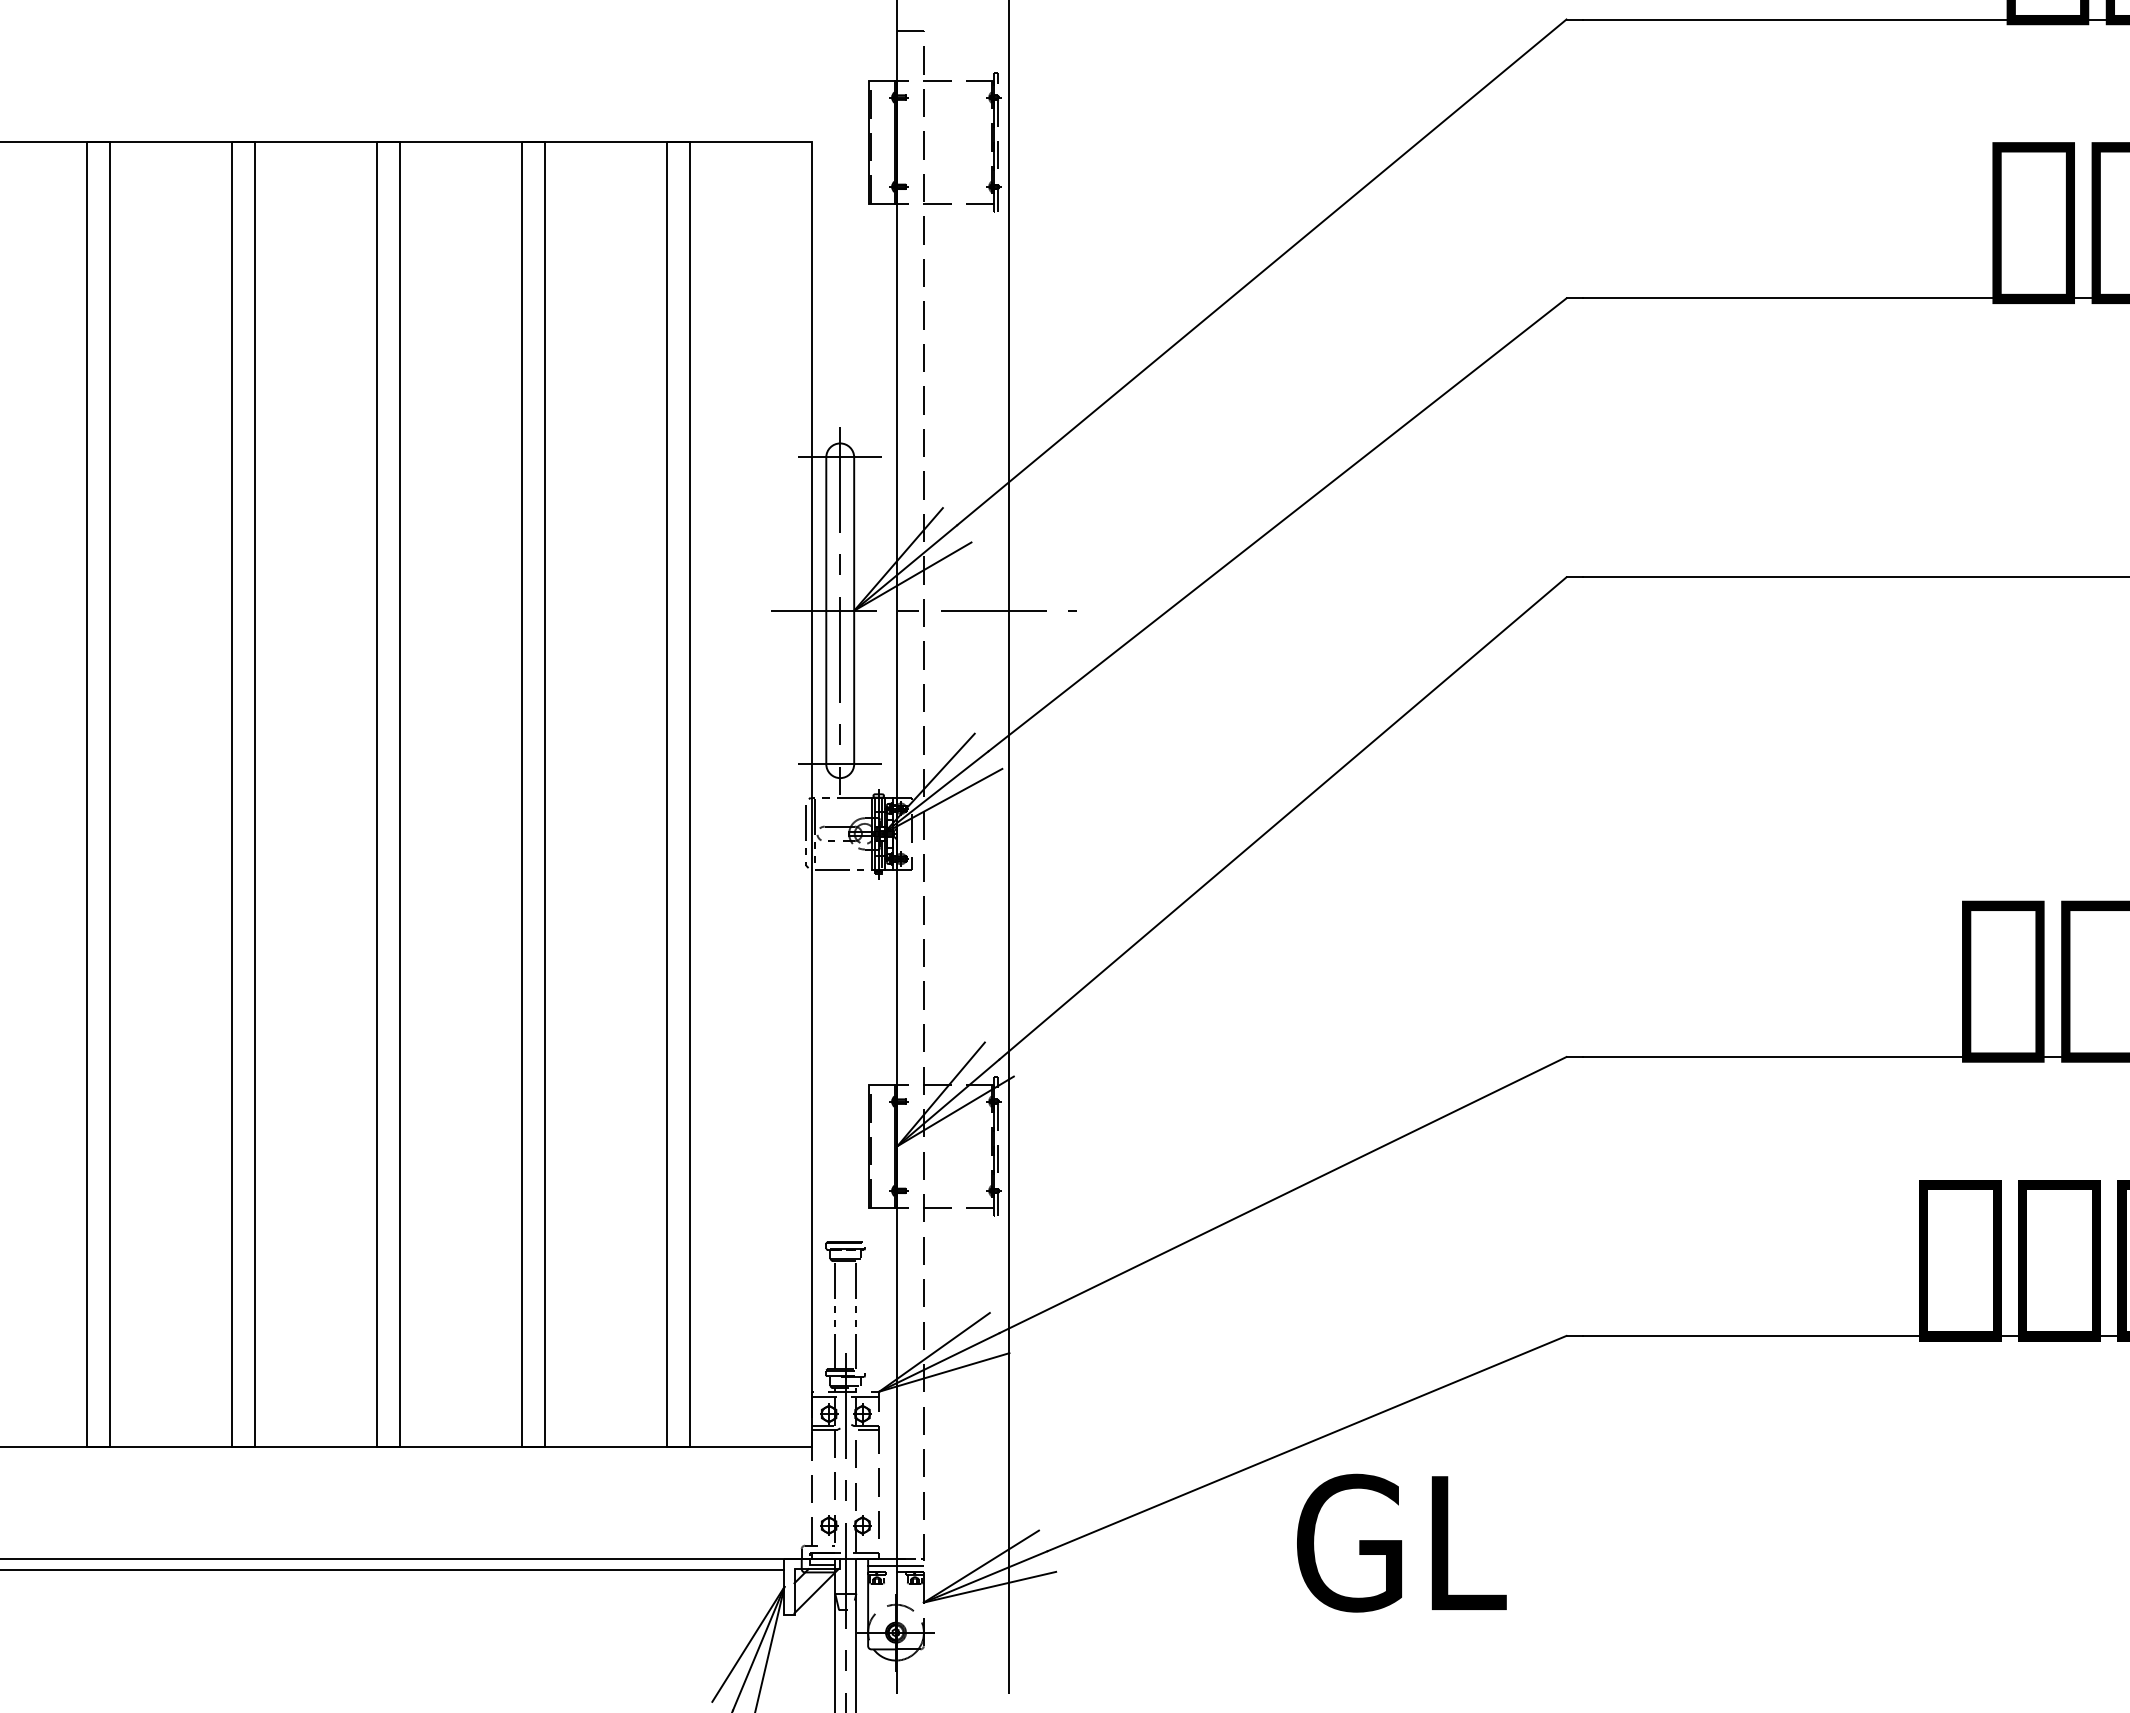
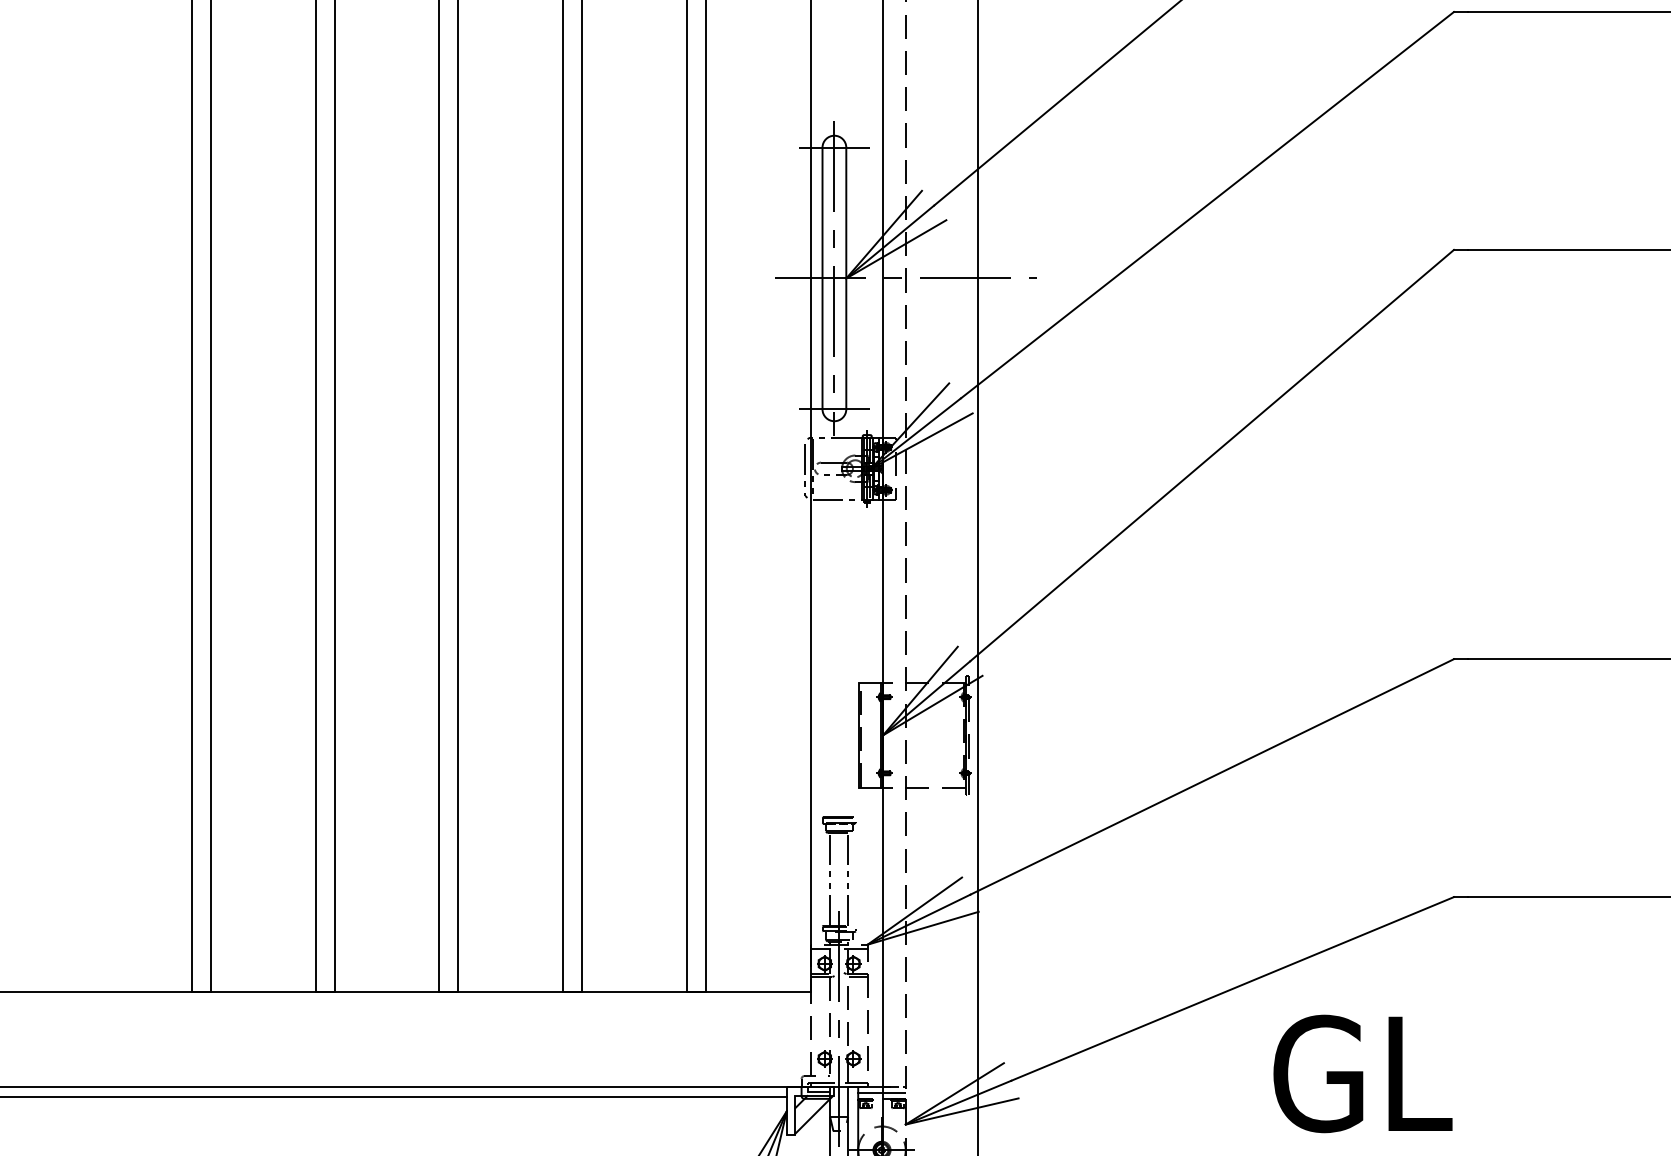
text: (1401, 1542) -> (1362, 1073), moved

